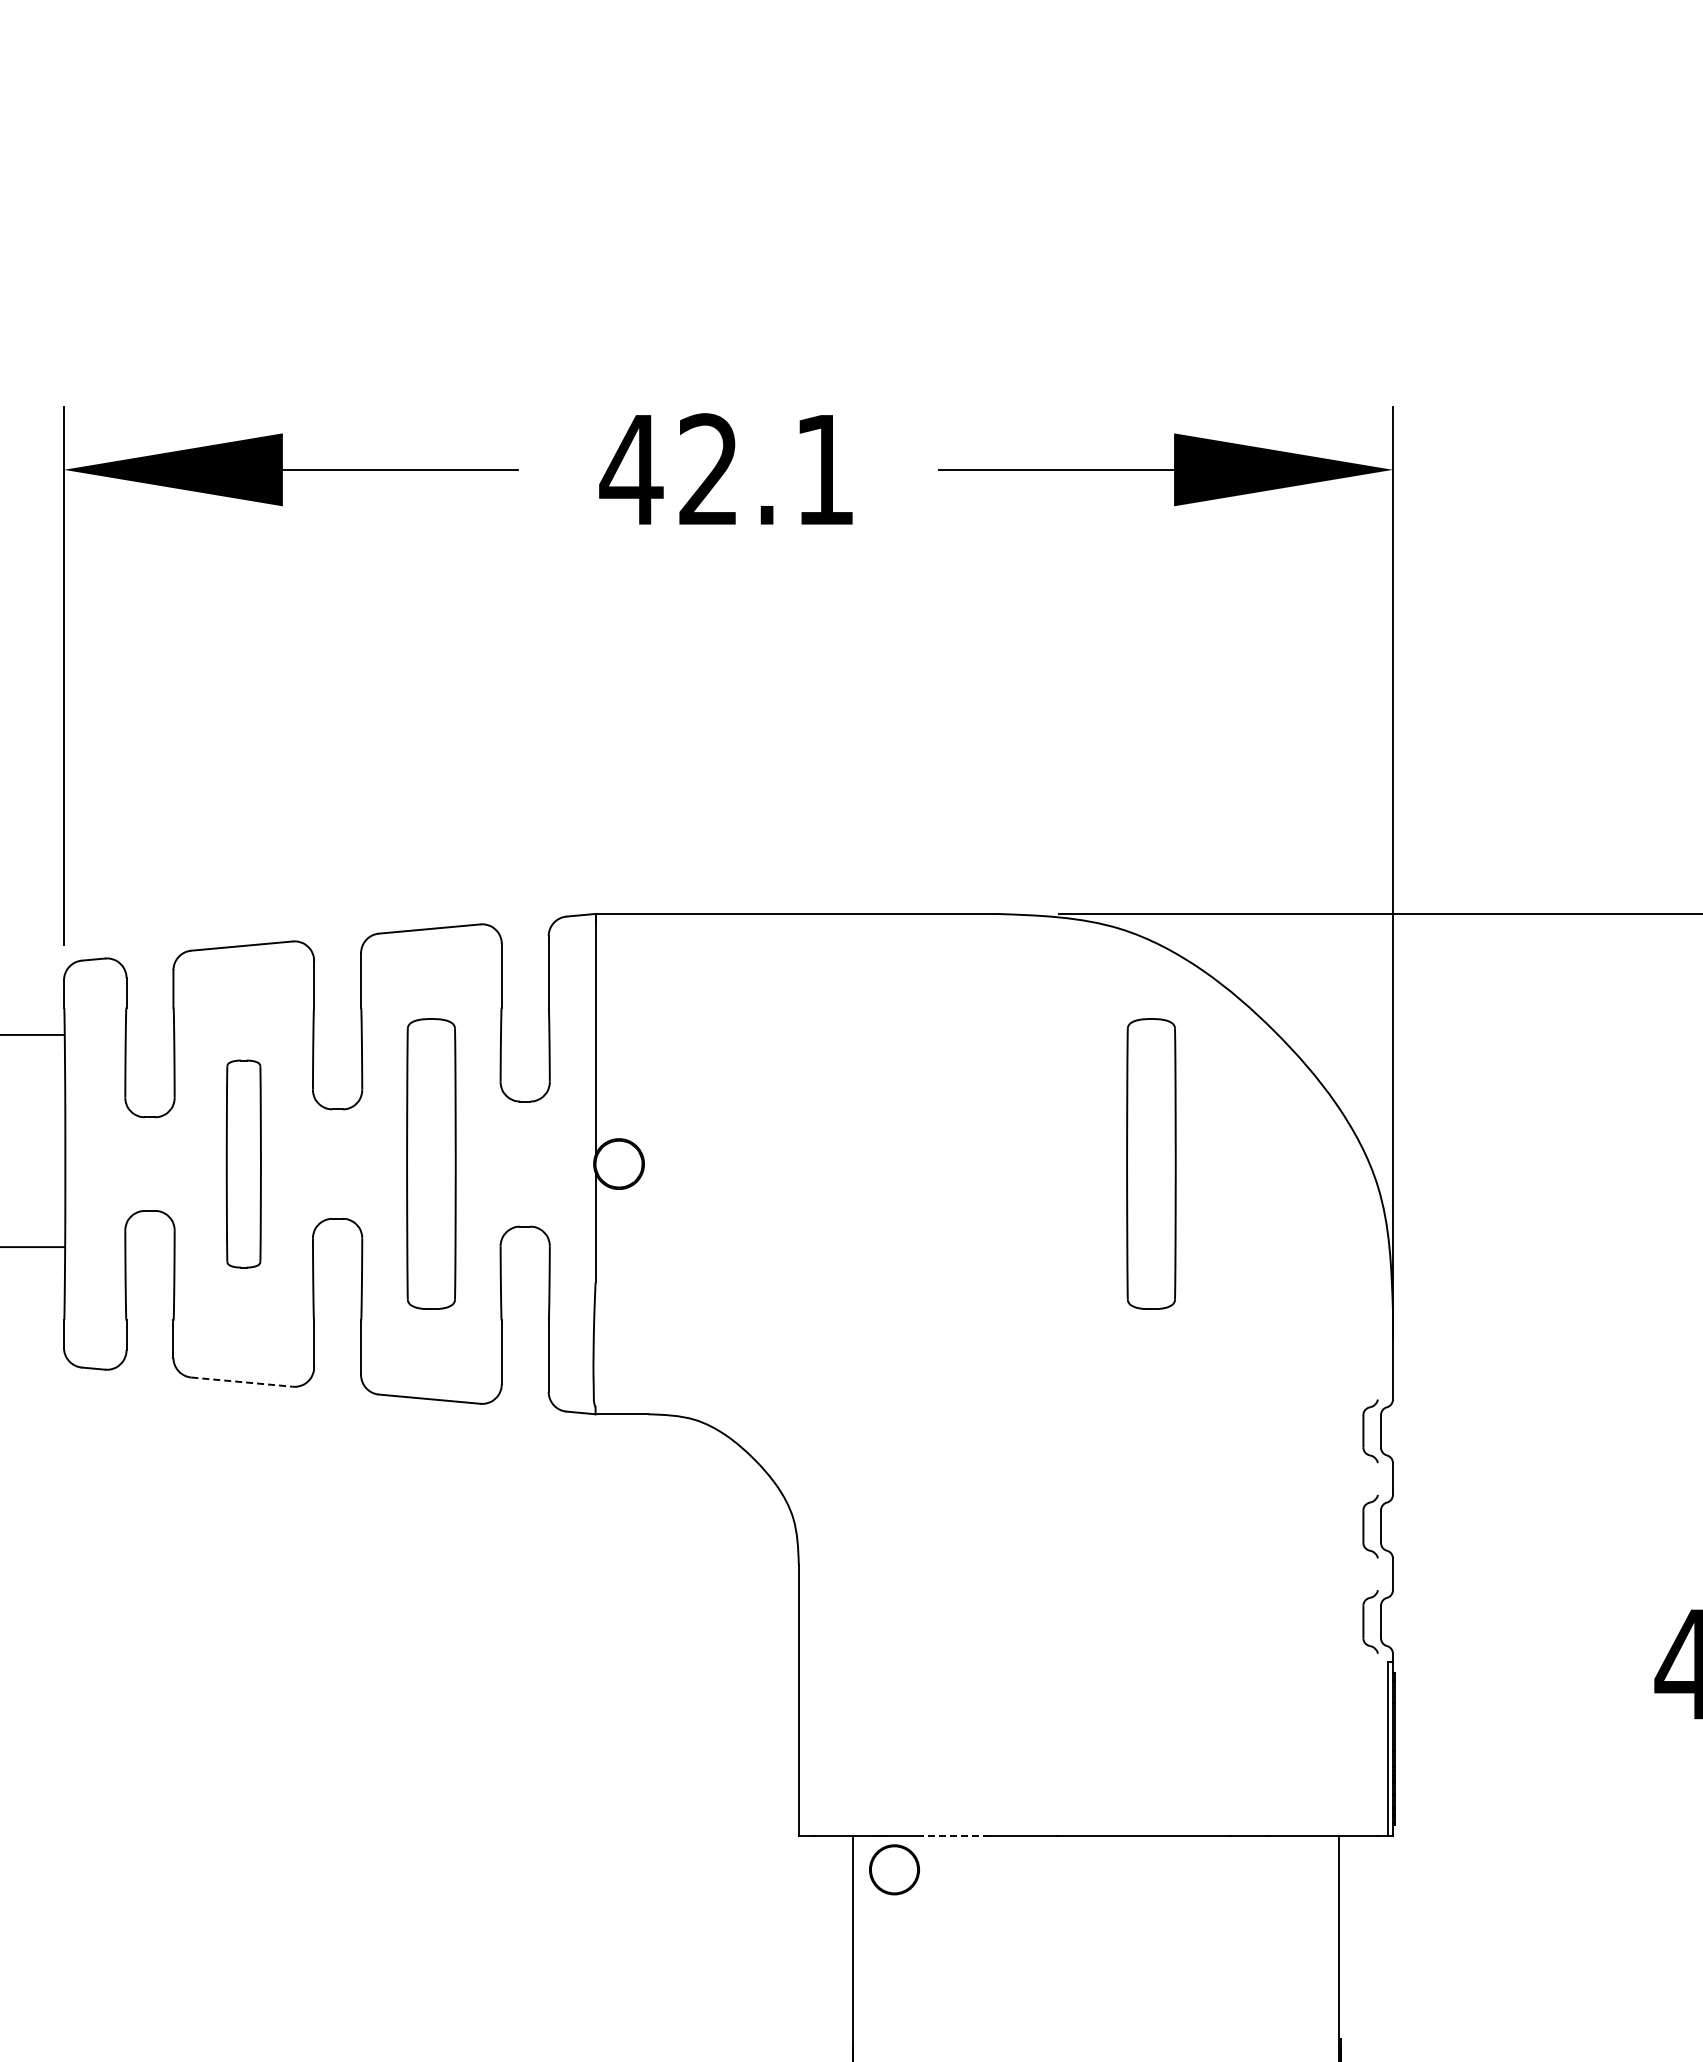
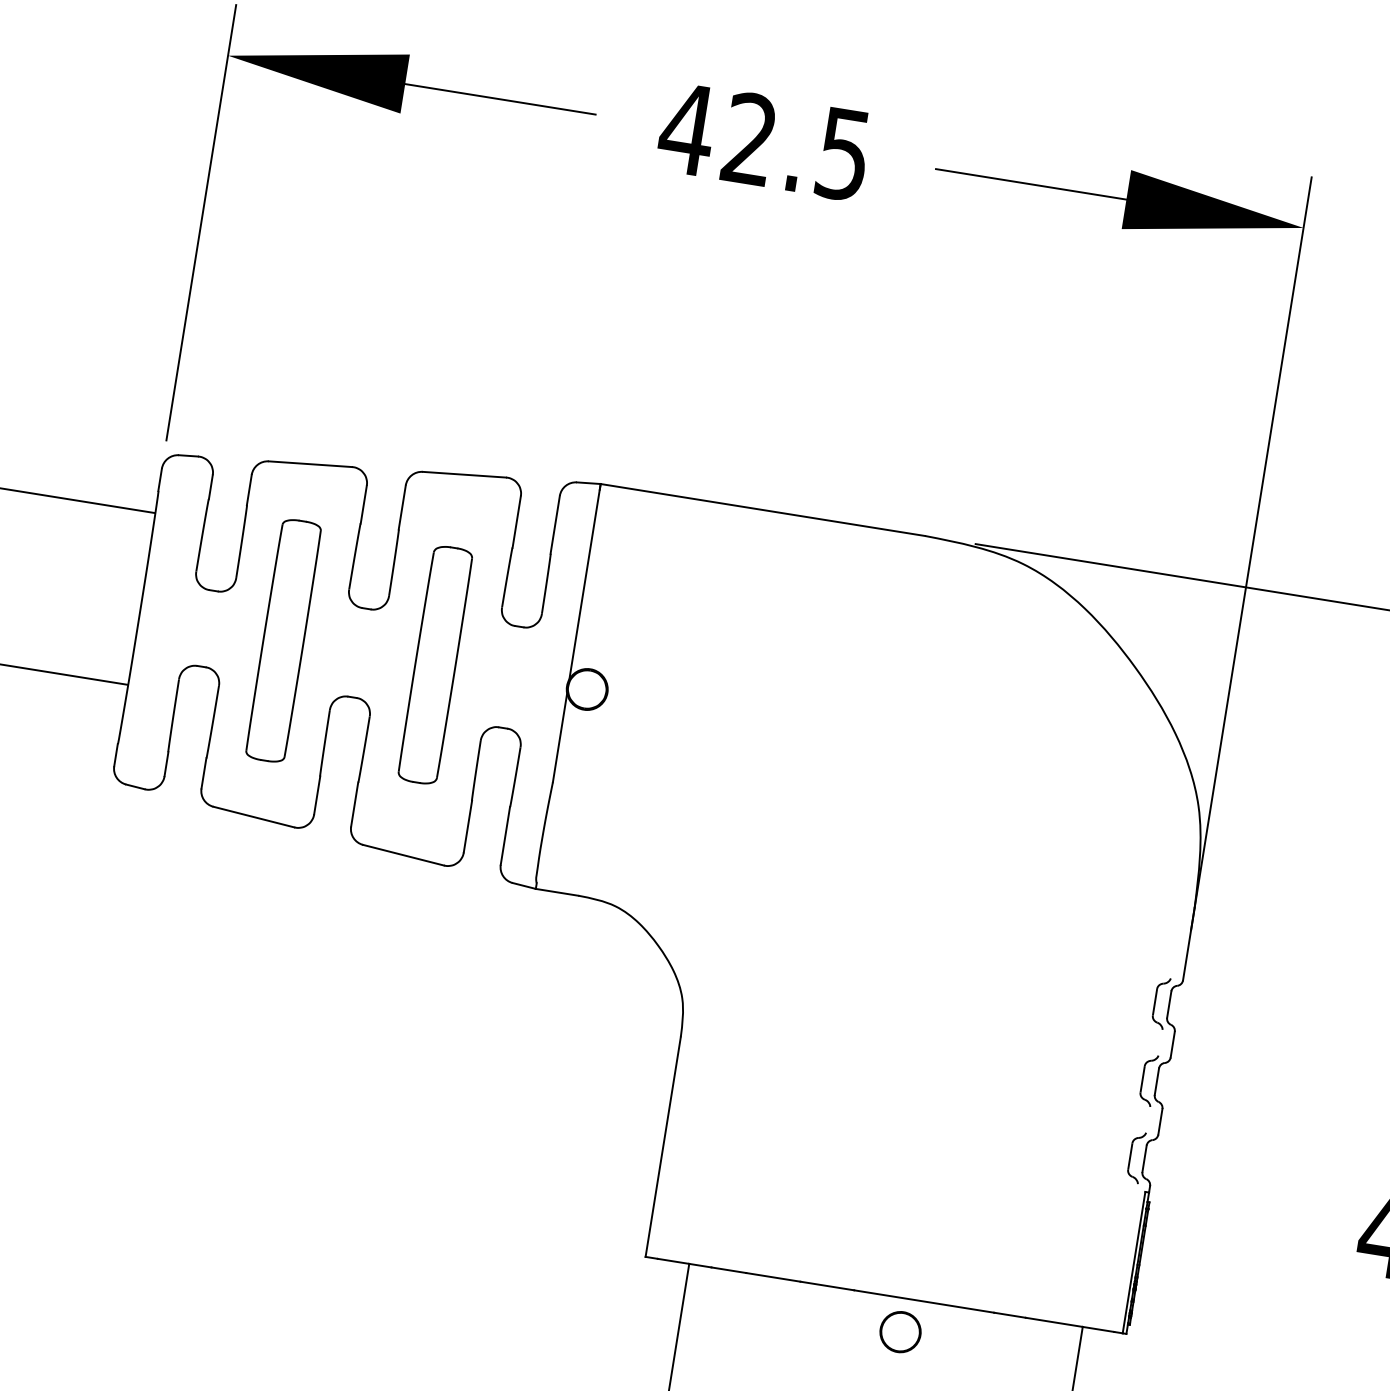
text: (824, 470) -> (843, 154), 42.1 -> 42.5
part: (243, 1163) -> (283, 640), size x1.43
part: (1151, 1163) -> (1018, 758), removed
line: (242, 1382) -> (254, 817), dashed -> solid
line: (956, 1836) -> (773, 1277), dashed -> solid
circle: (894, 1869) -> (900, 1331), moved

